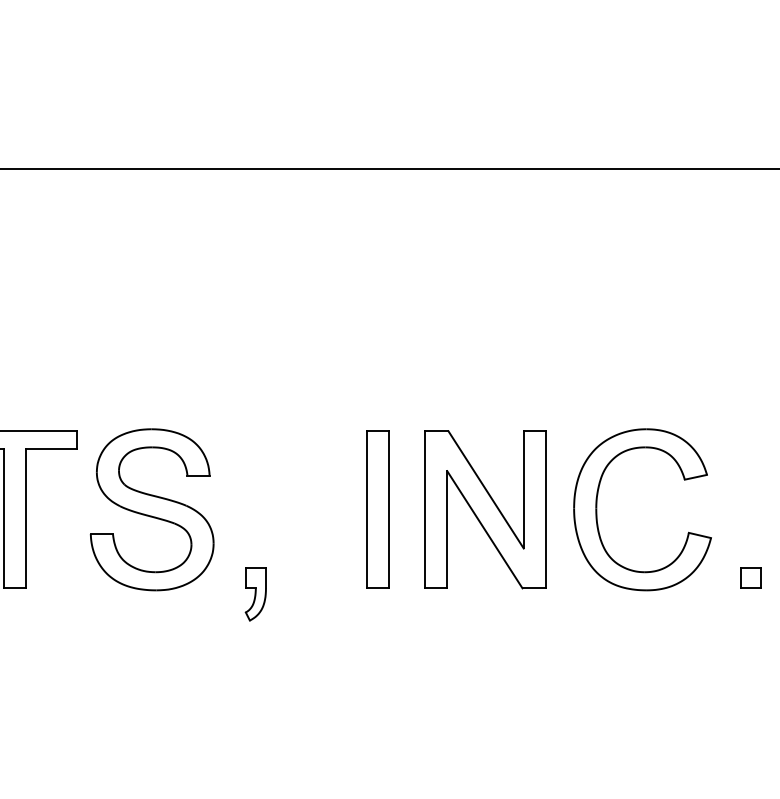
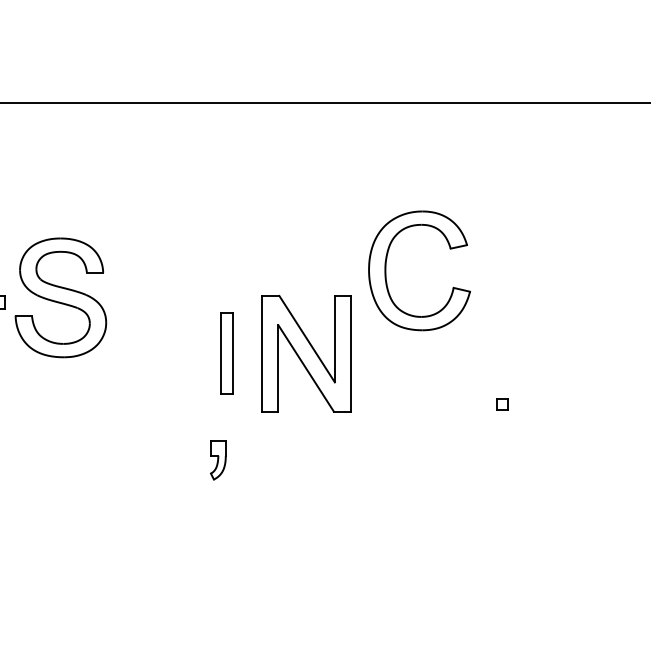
part: (151, 509) -> (60, 297), moved
part: (376, 509) -> (226, 353), size x0.7
part: (597, 509) -> (386, 270), moved
part: (751, 578) -> (502, 404), size x0.7
part: (256, 594) -> (218, 460), moved

